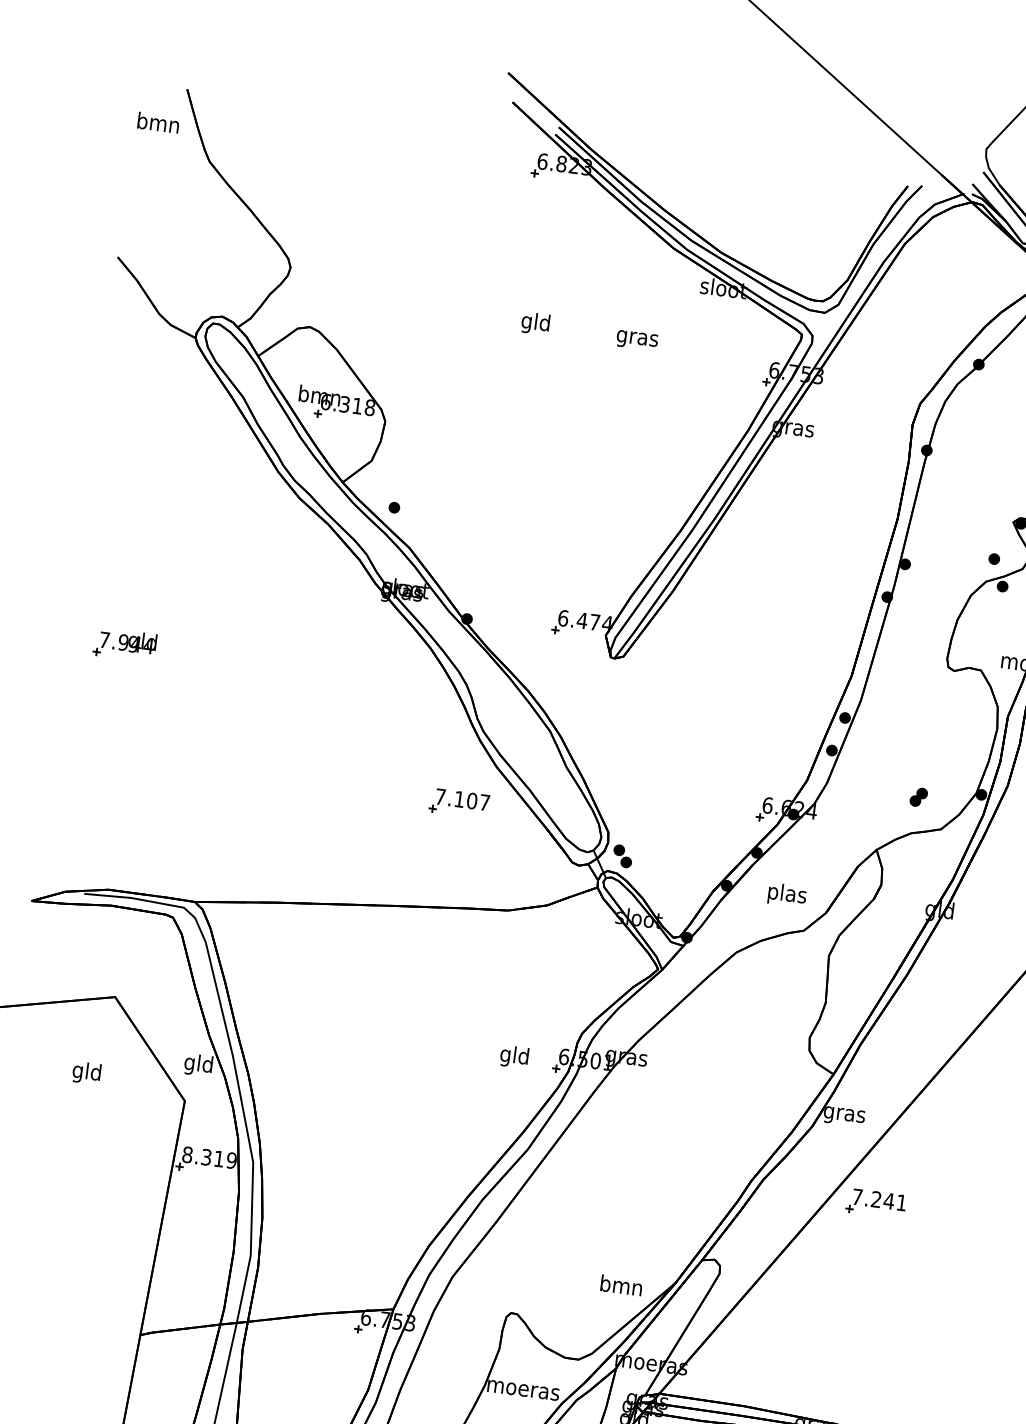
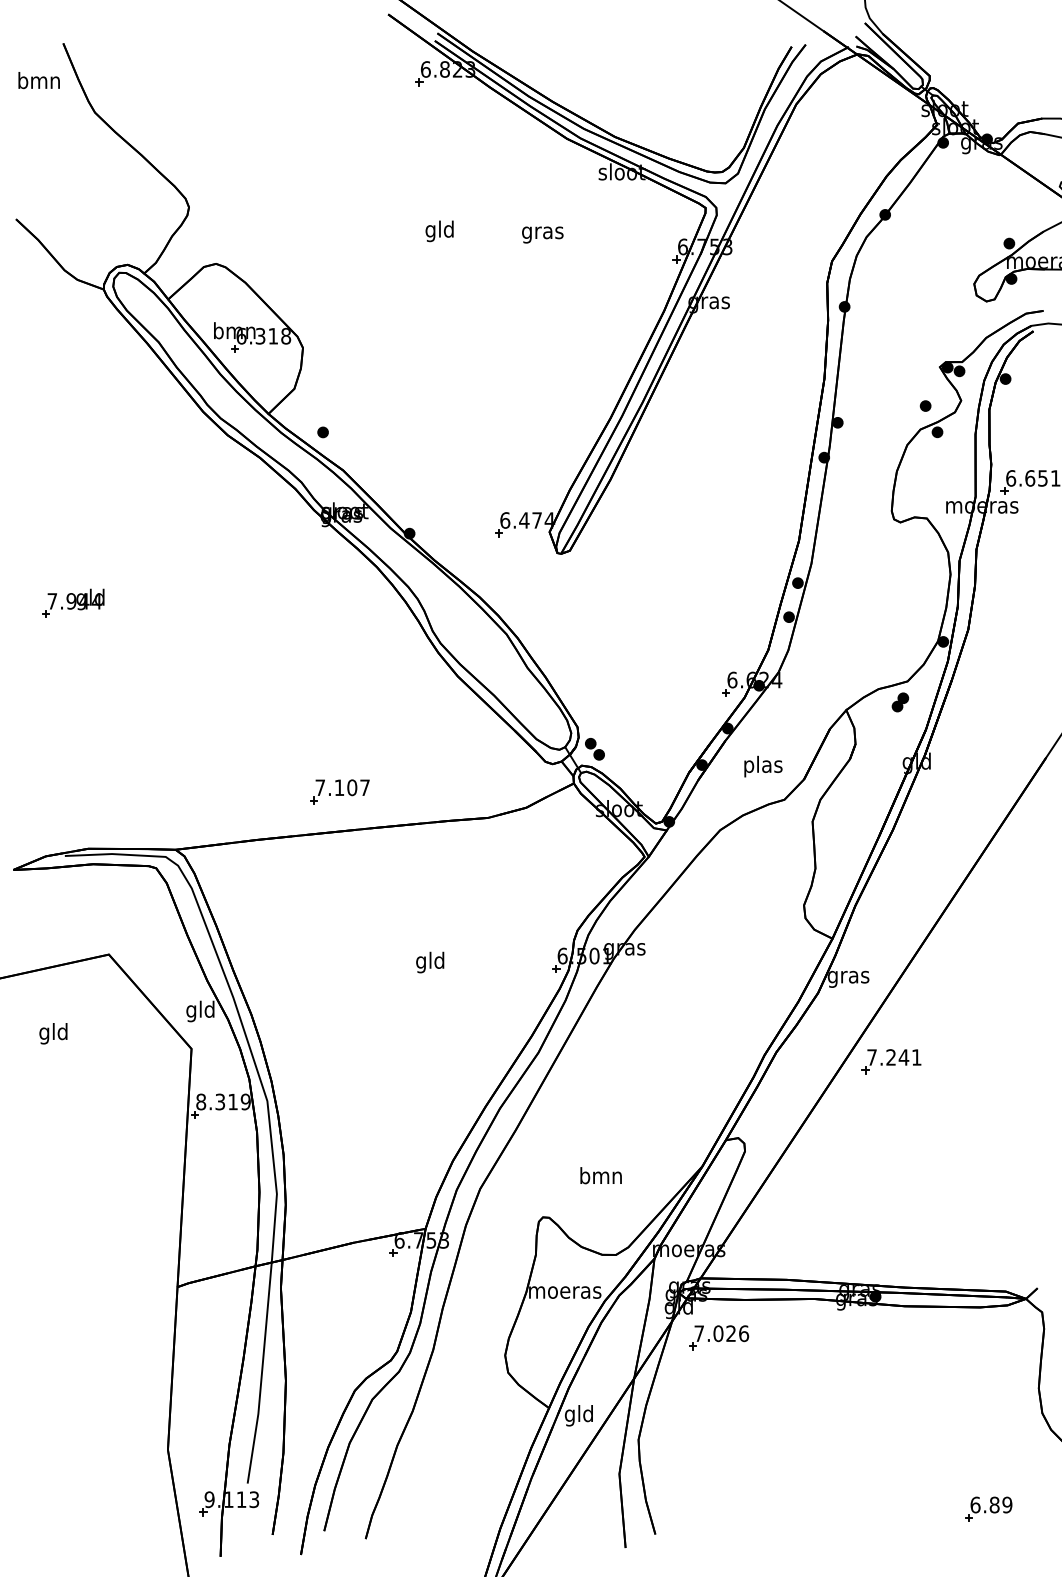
part: (918, 797) -> (900, 702), moved
part: (459, 803) -> (339, 791), moved
text: (514, 1056) -> (430, 962), moved
text: (86, 1072) -> (53, 1033), moved
text: (620, 1285) -> (600, 1175), moved

